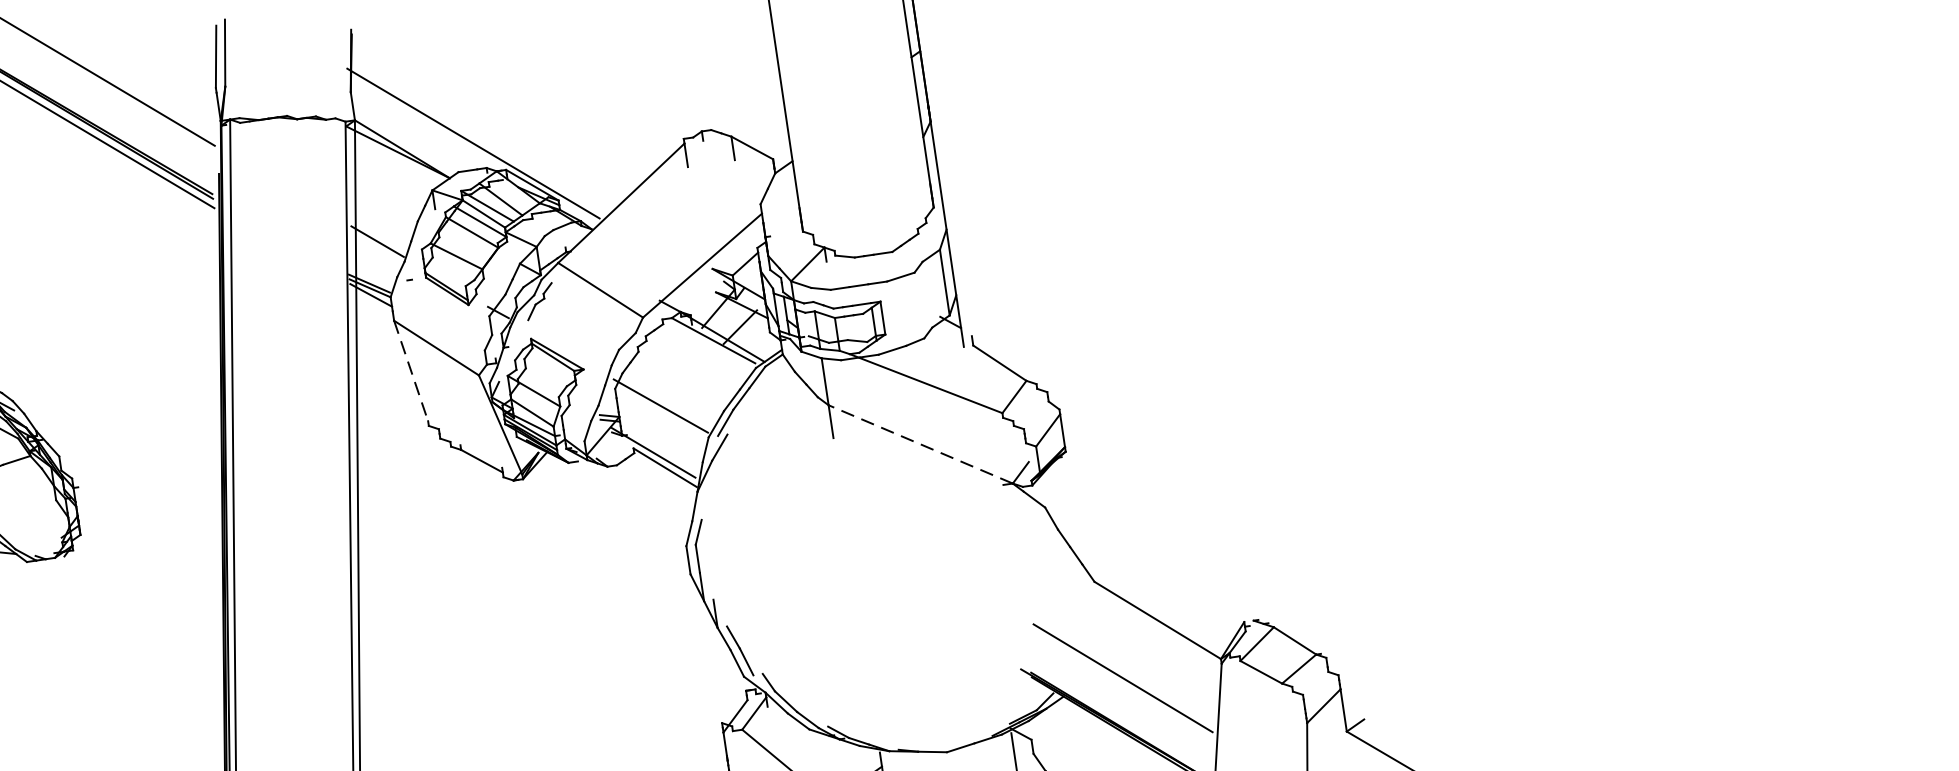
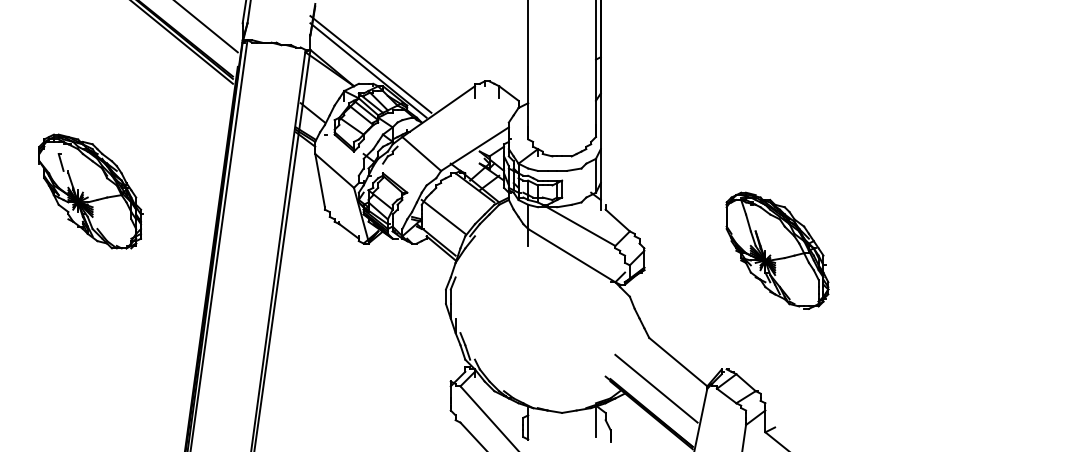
line: (475, 131) -> (370, 64), added
line: (412, 372) -> (320, 181), dashed -> solid
part: (1318, 375) -> (777, 250), added
line: (920, 444) -> (571, 255), dashed -> solid

